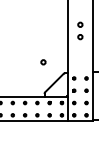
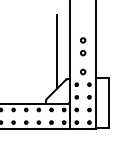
part: (80, 30) -> (83, 46), moved
line: (55, 46) -> (57, 51), added
circle: (43, 61) -> (83, 71), moved

